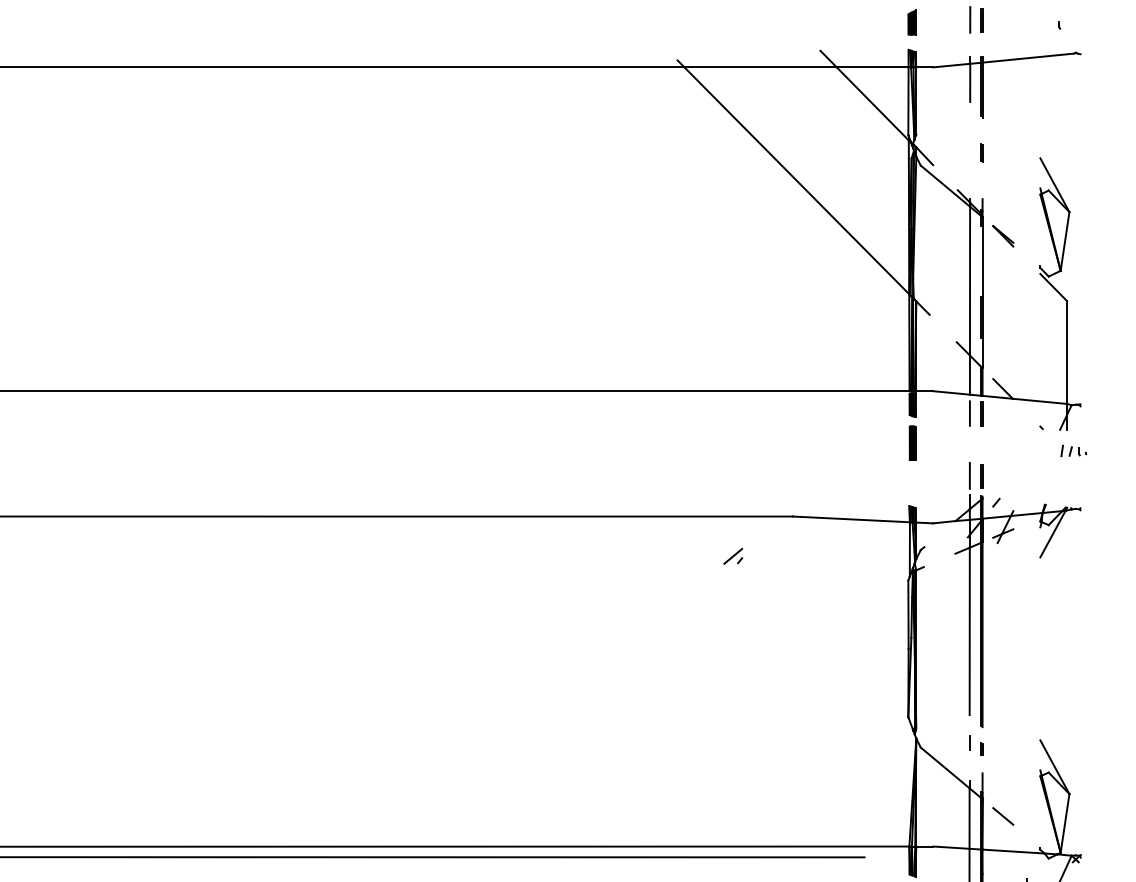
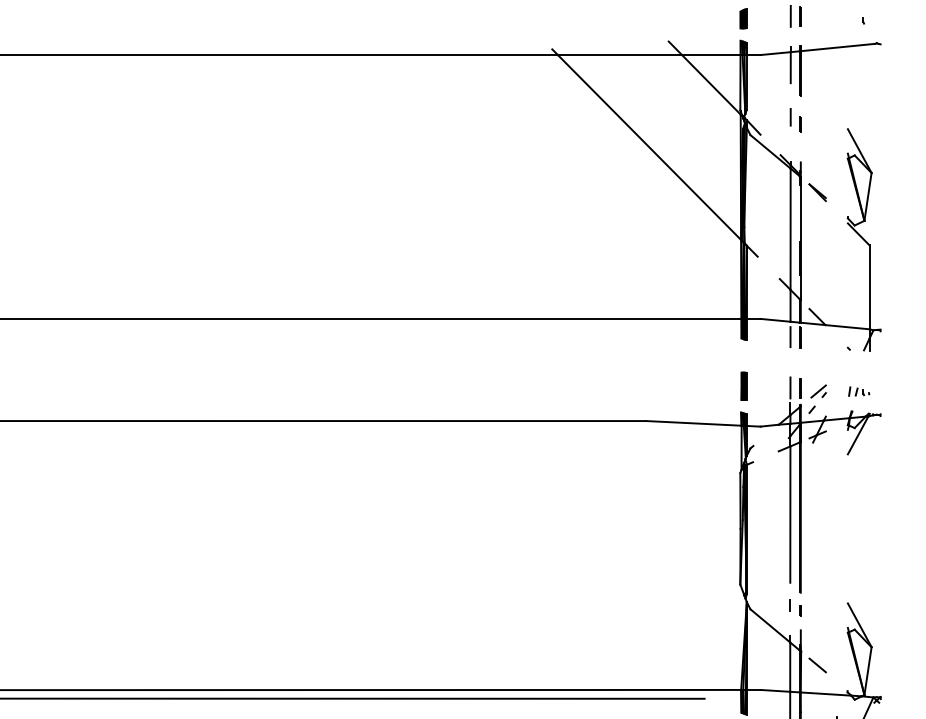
line: (969, 144) -> (790, 117), added
part: (912, 442) -> (743, 385), moved
part: (1074, 450) -> (859, 391), moved
part: (733, 556) -> (818, 391), moved

